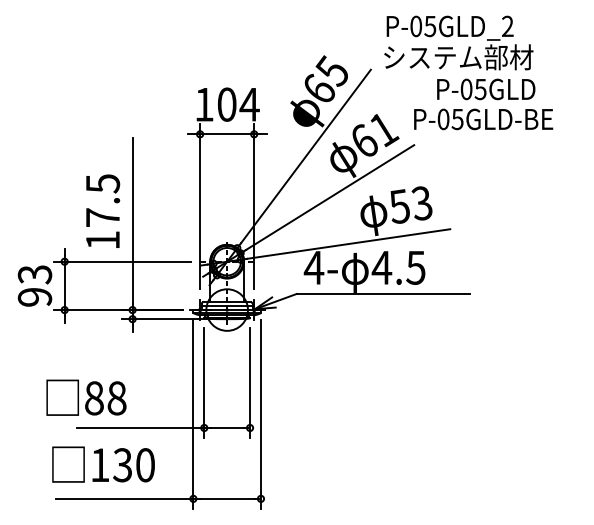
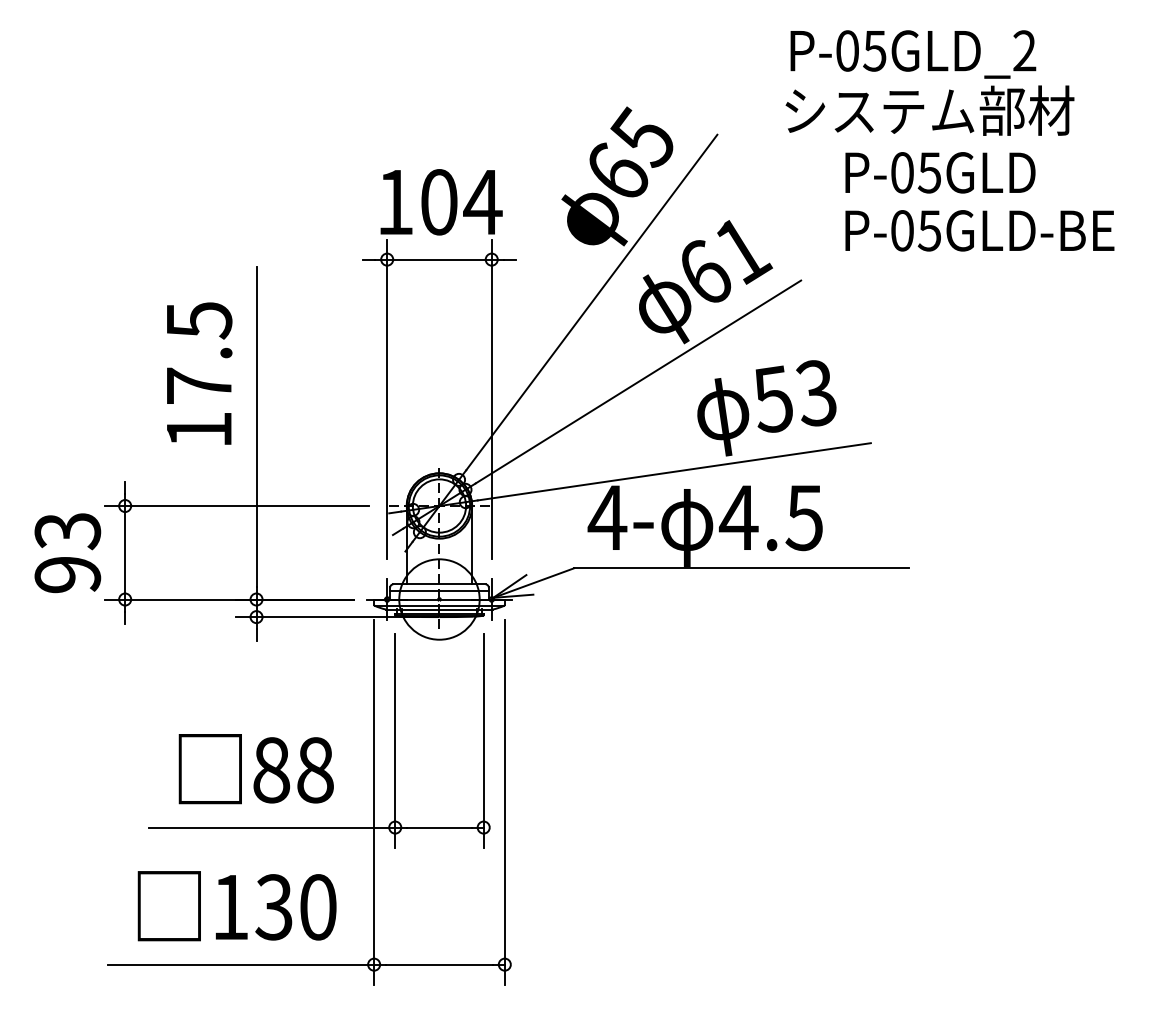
text: (458, 42) -> (929, 82), moved
text: (483, 119) -> (979, 230), moved
text: (103, 210) -> (200, 372), moved
text: (86, 397) -> (256, 768), moved
text: (103, 464) -> (237, 905), moved

